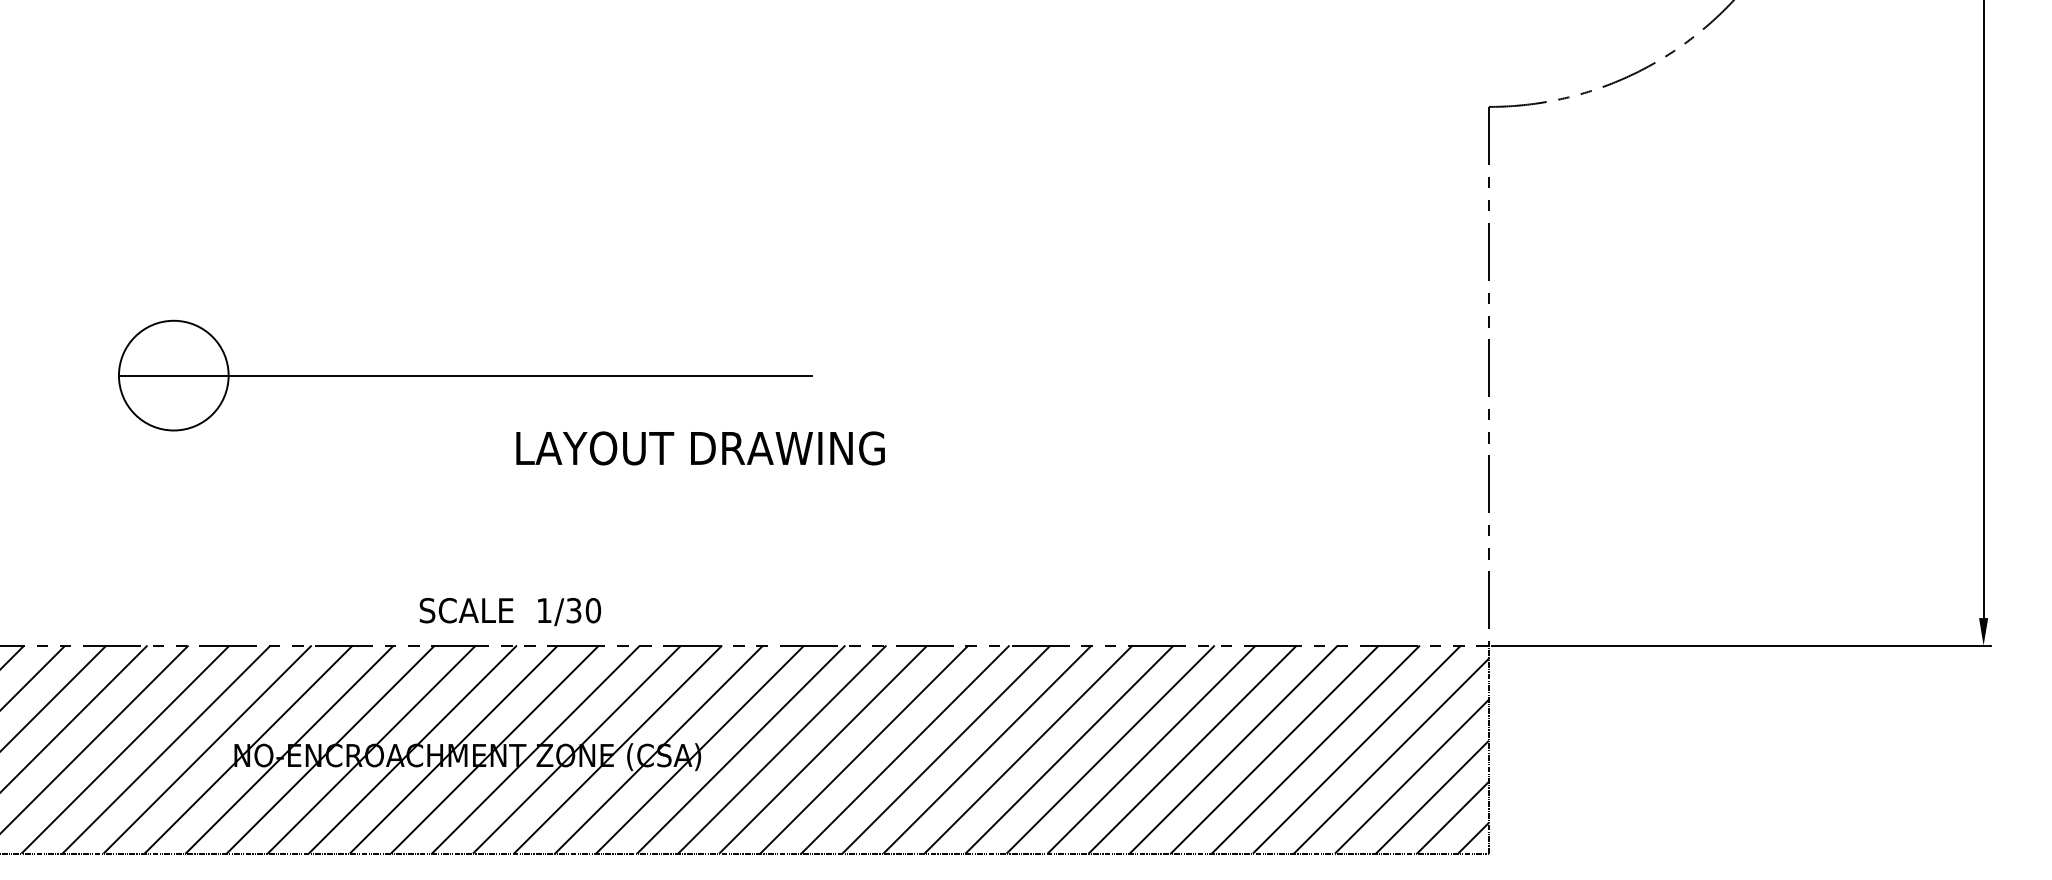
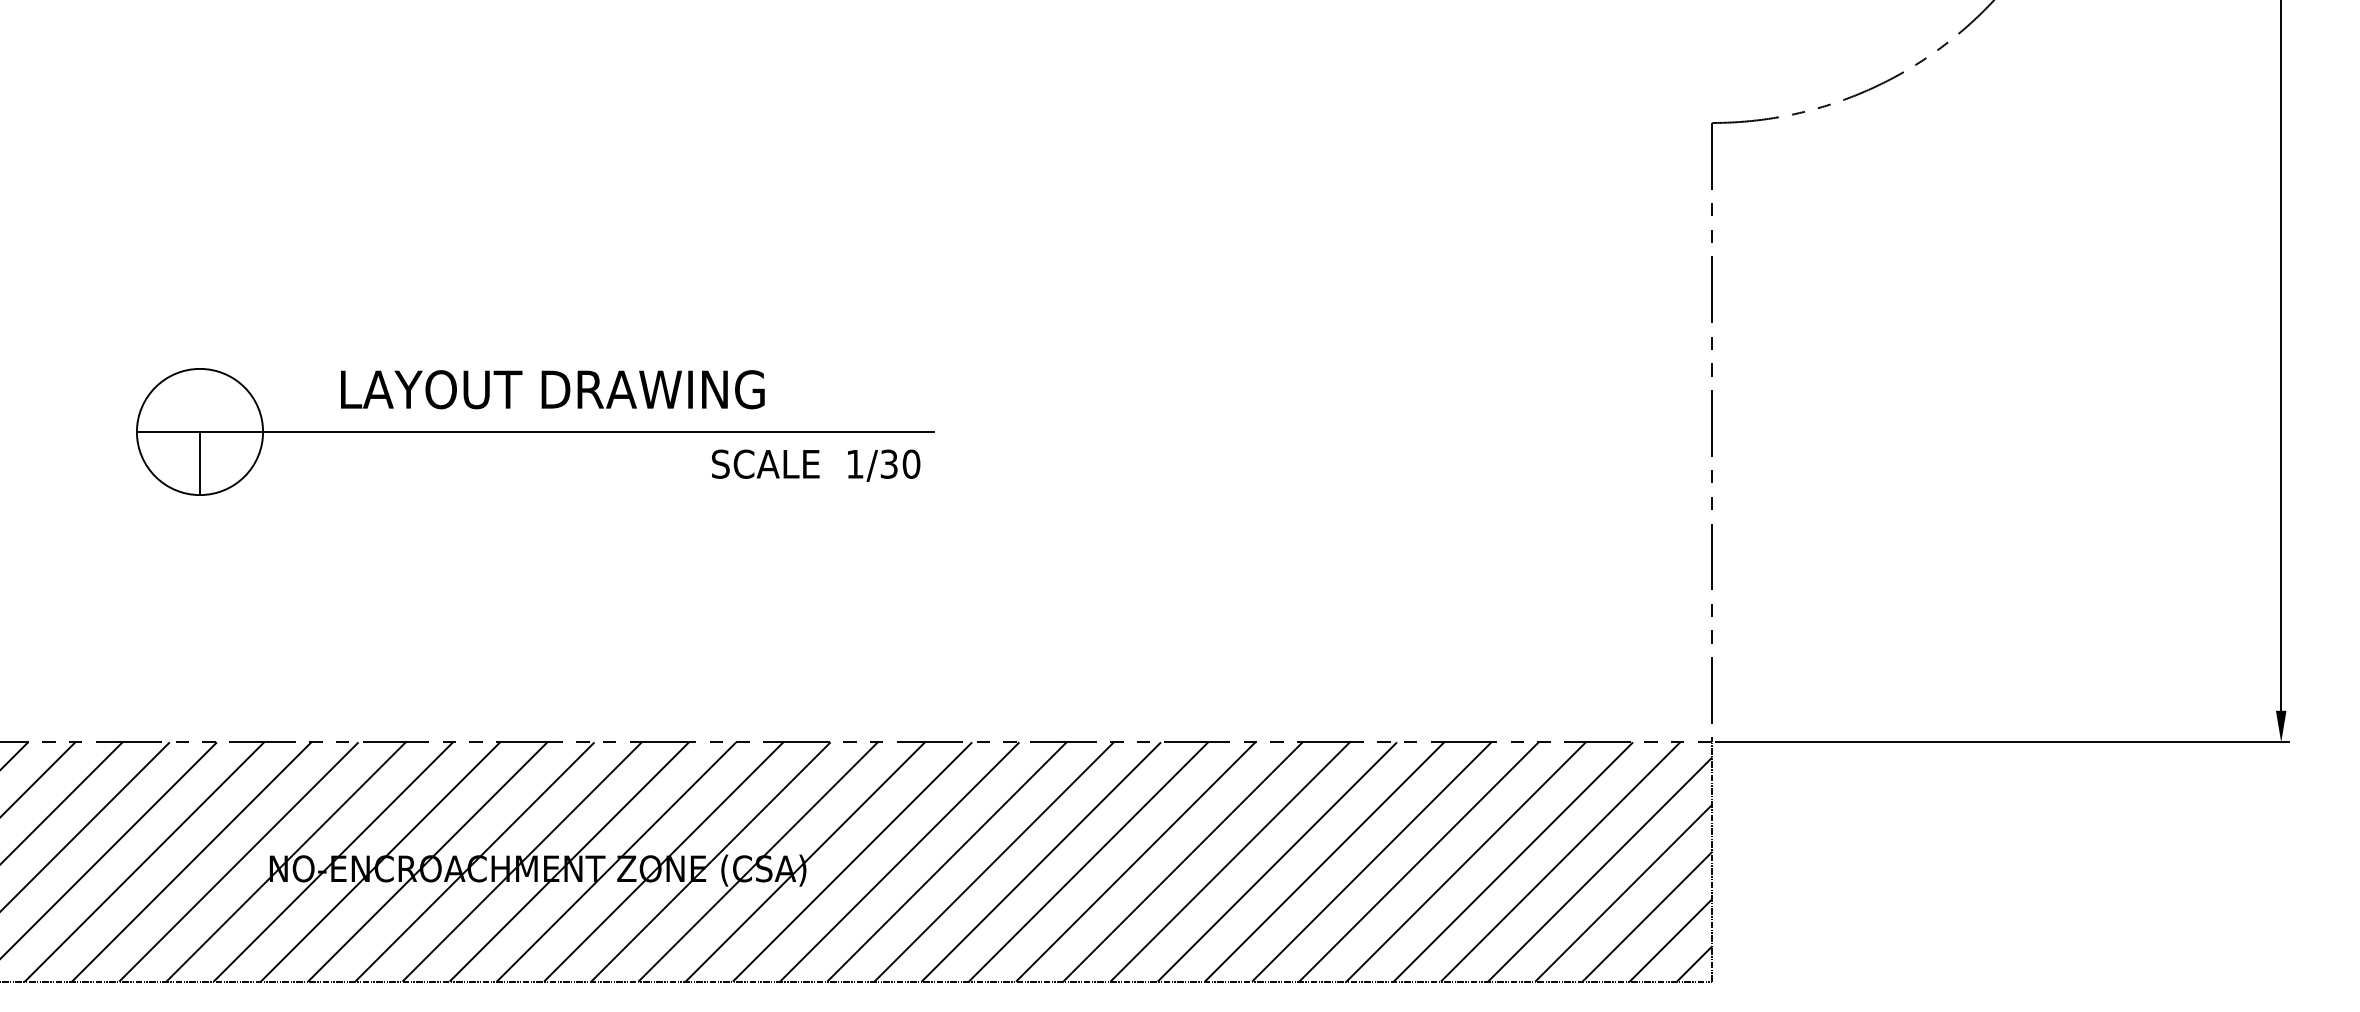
line: (174, 403) -> (200, 463), added
text: (700, 448) -> (552, 389), moved
text: (510, 611) -> (816, 465), moved

